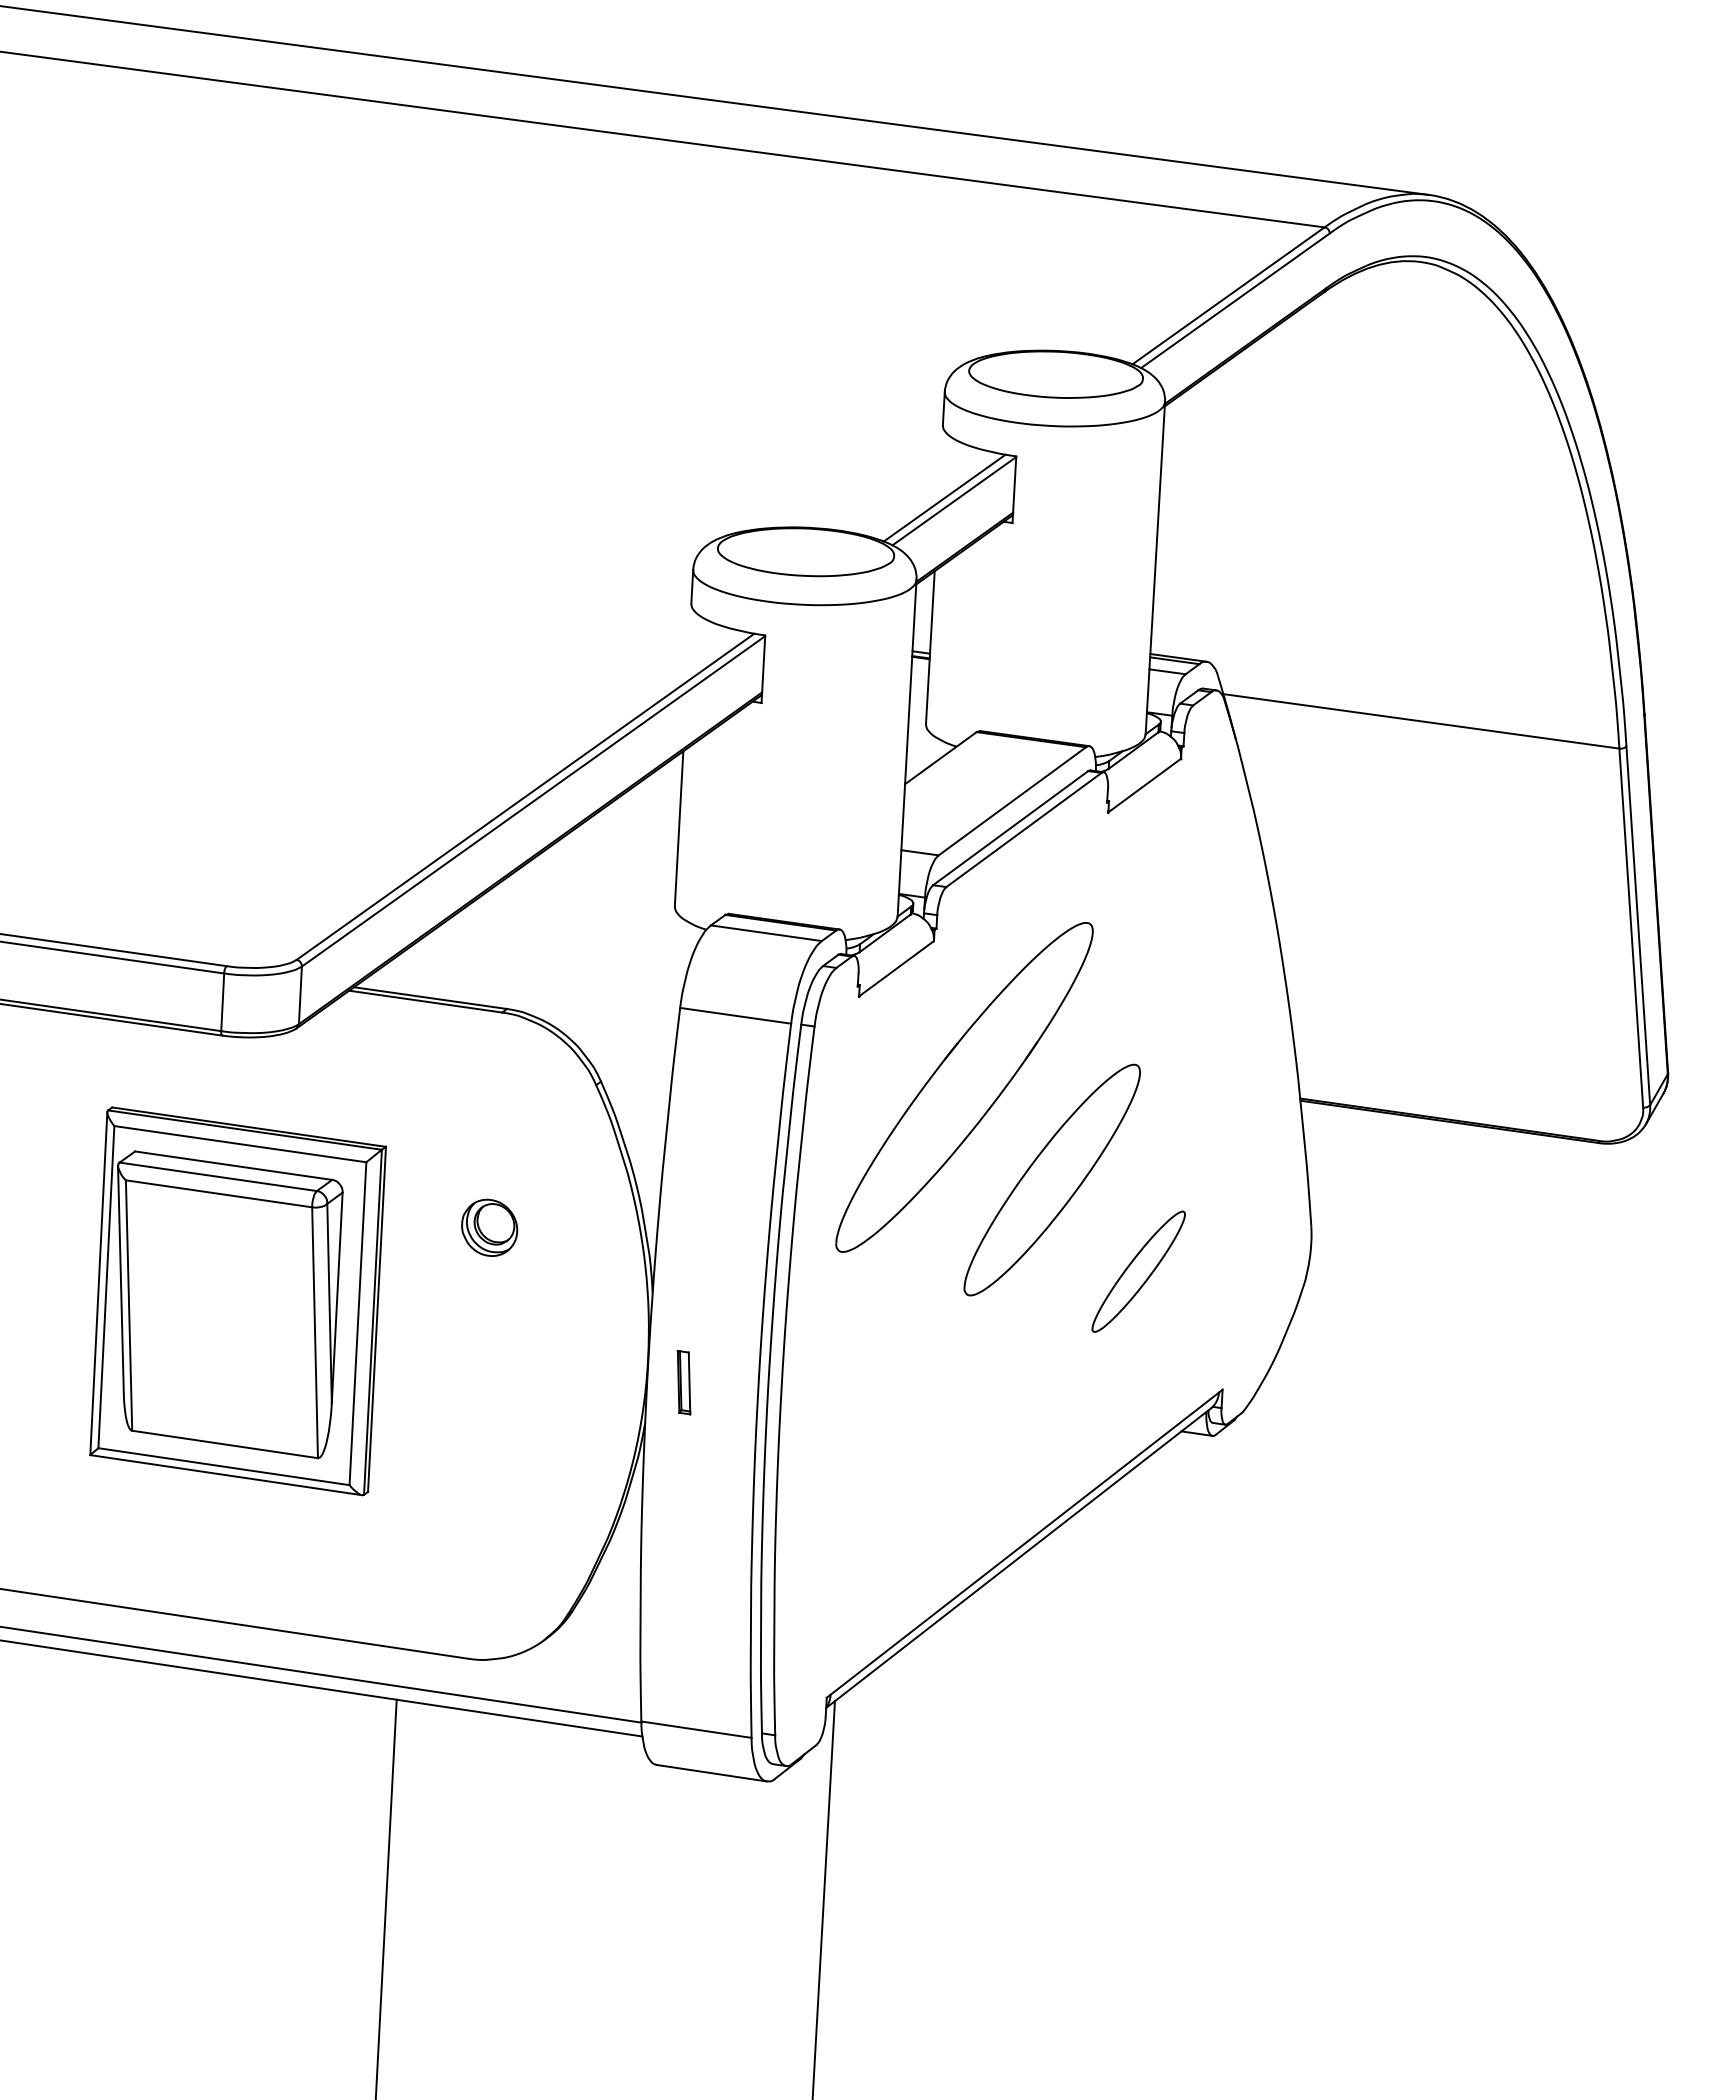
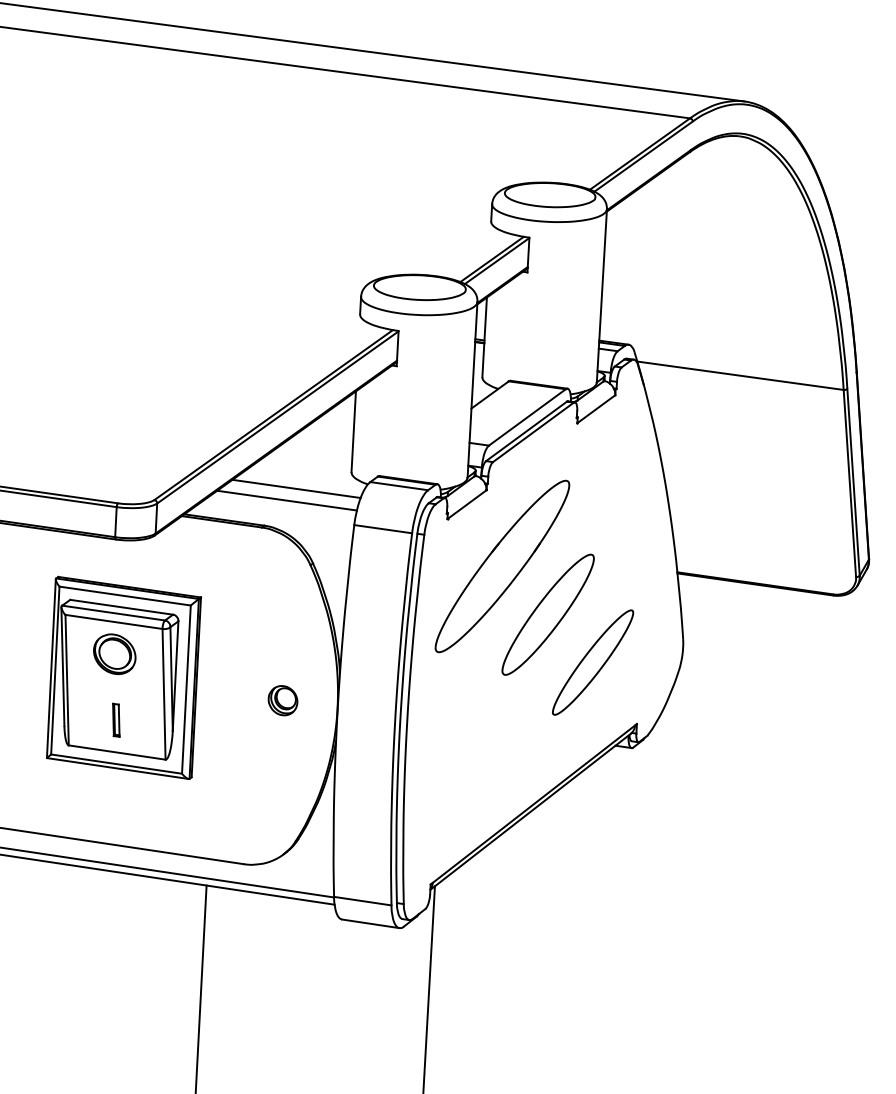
line: (569, 937) -> (296, 488), added
line: (550, 960) -> (286, 500), added
part: (488, 1227) -> (282, 700), moved
part: (219, 1254) -> (114, 653), added
part: (1139, 1271) -> (593, 662), size x1.67
part: (684, 1381) -> (116, 719), moved

